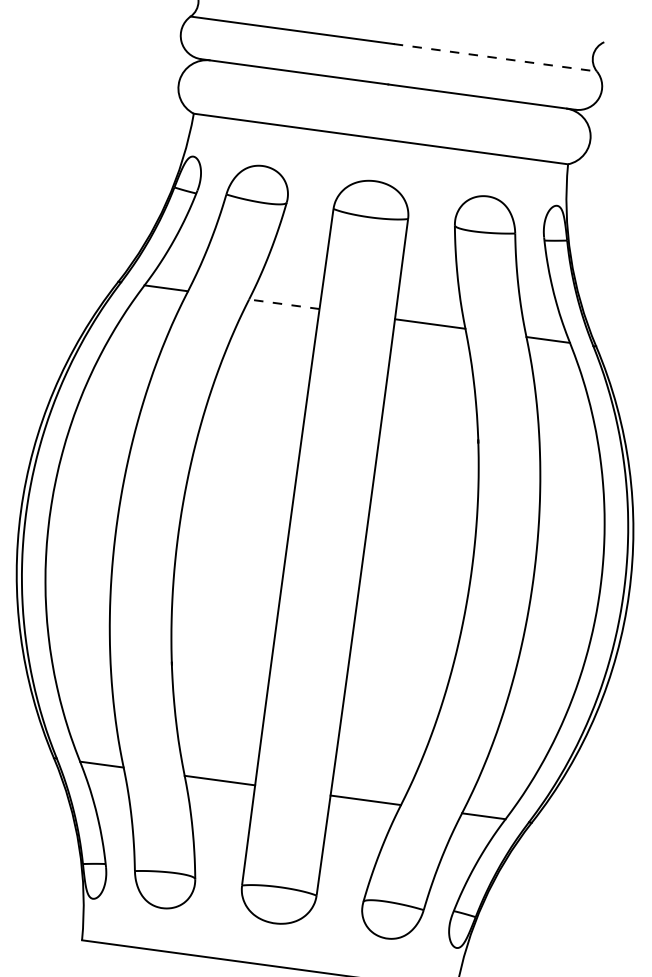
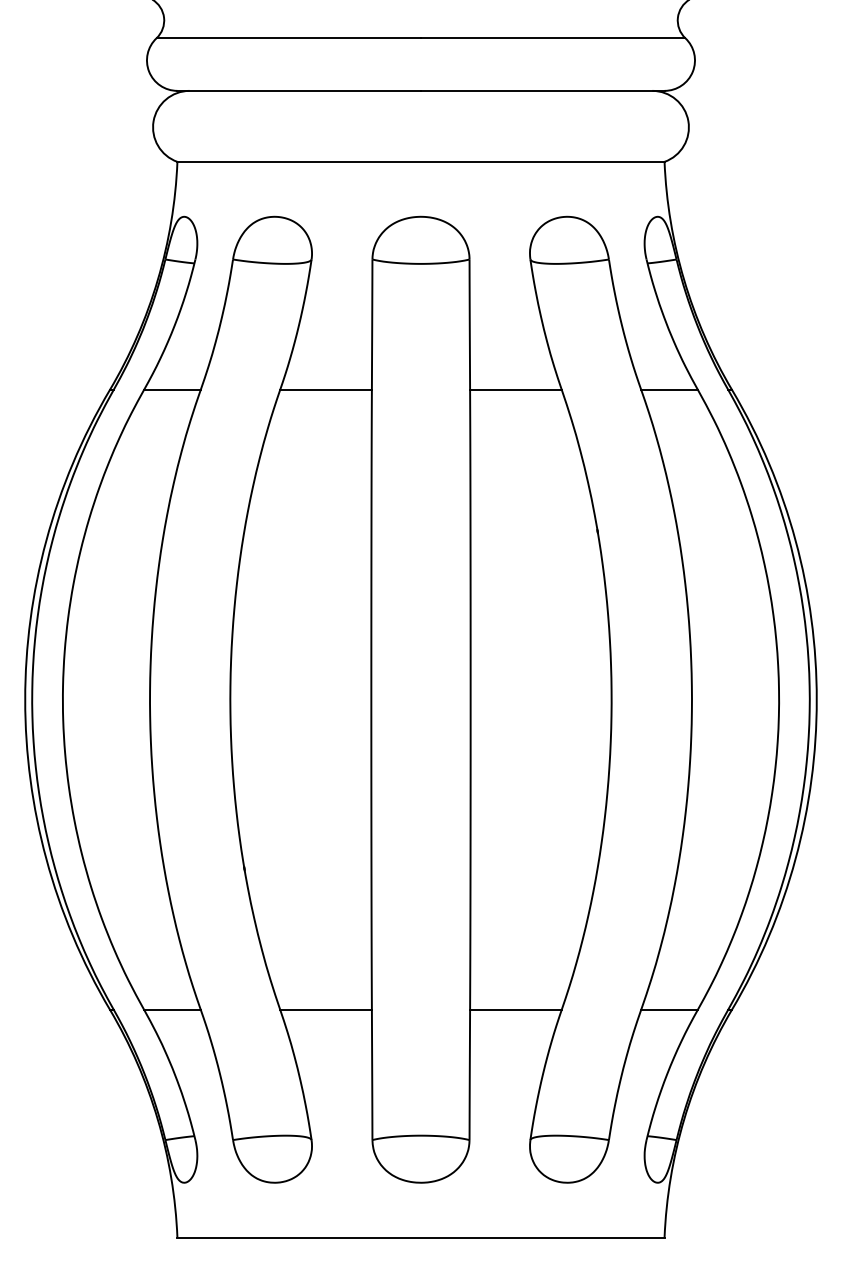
line: (495, 57) -> (553, 38), dashed -> solid
line: (284, 304) -> (326, 389), dashed -> solid

